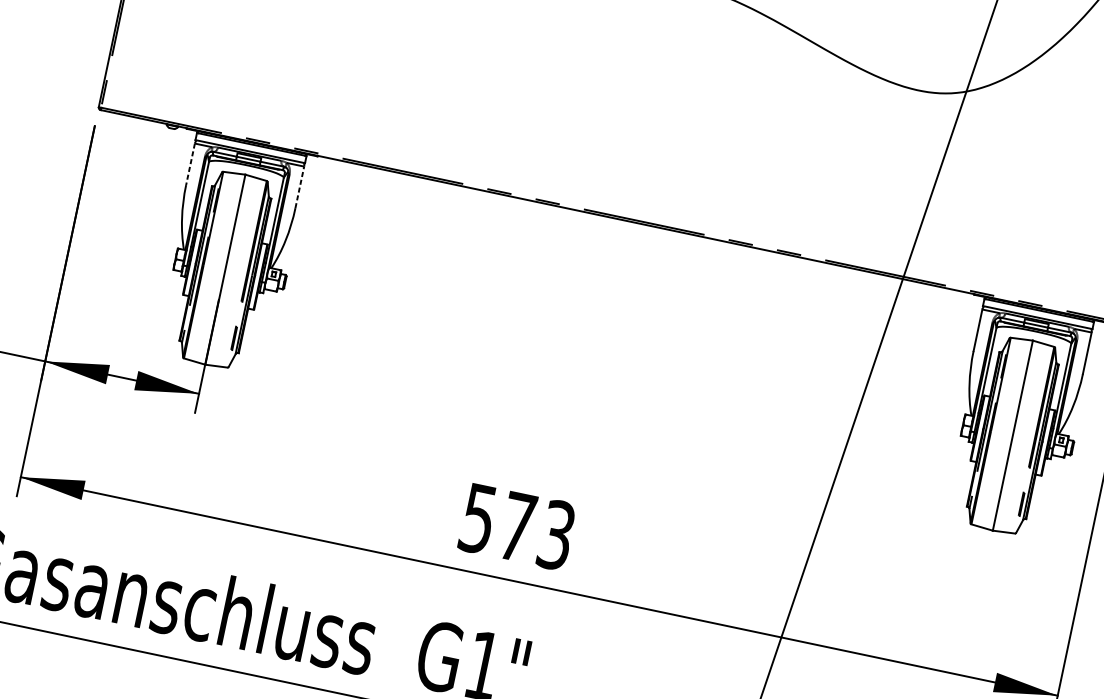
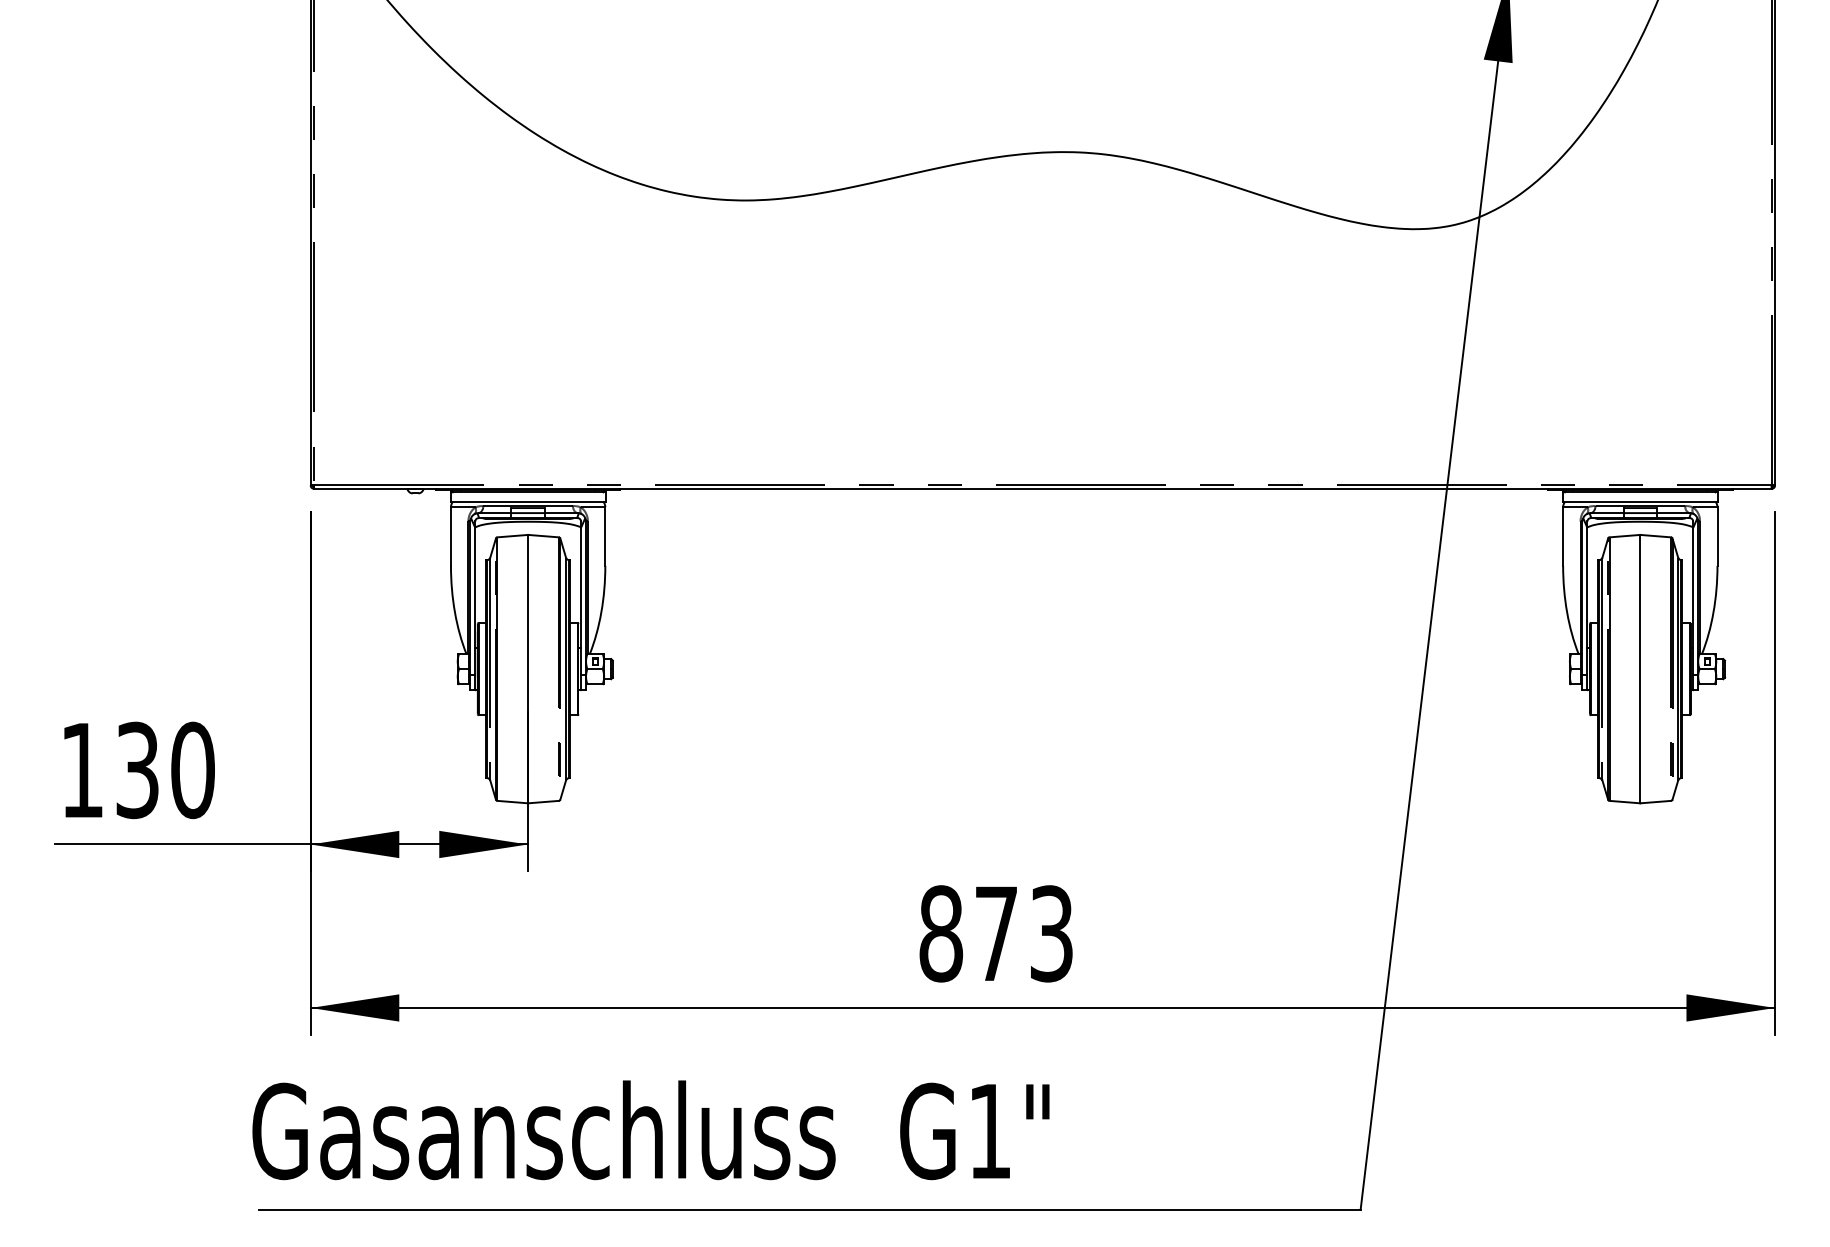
line: (190, 164) -> (450, 537), dashed -> solid
line: (299, 187) -> (605, 536), dashed -> solid
text: (478, 518) -> (941, 933), 573 -> 873

